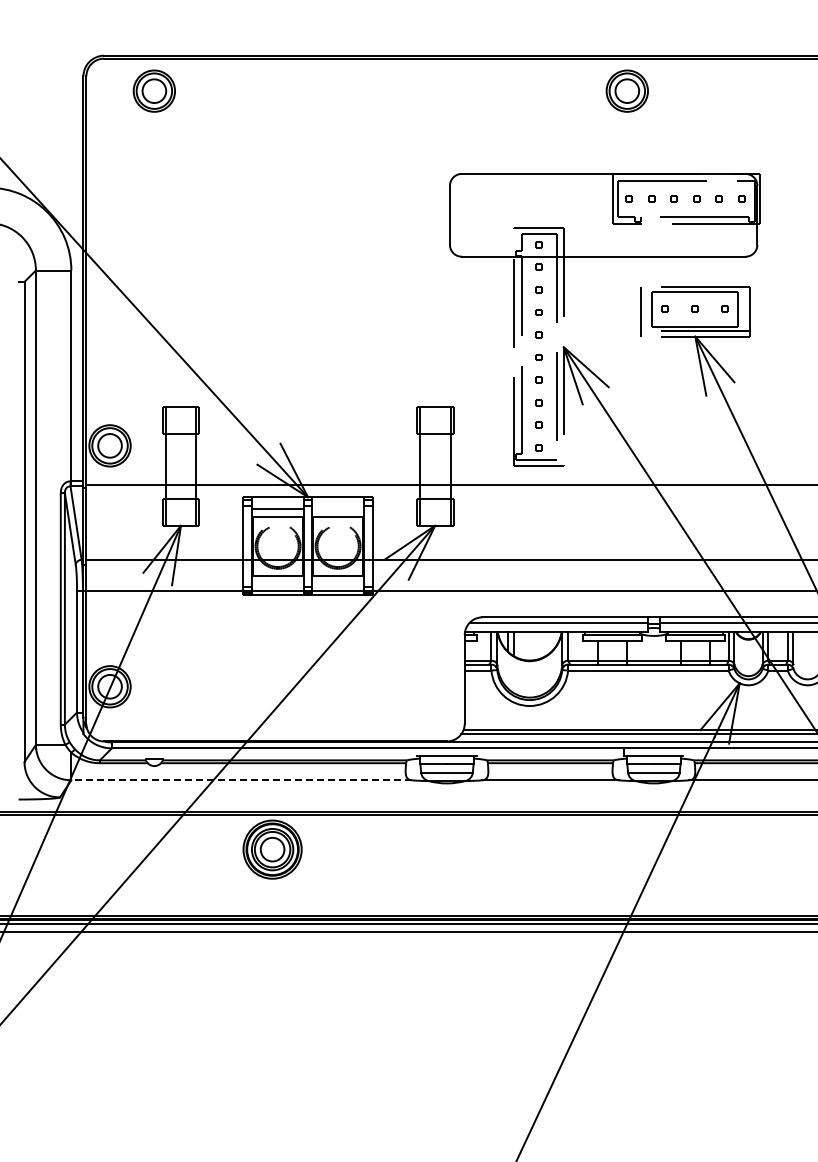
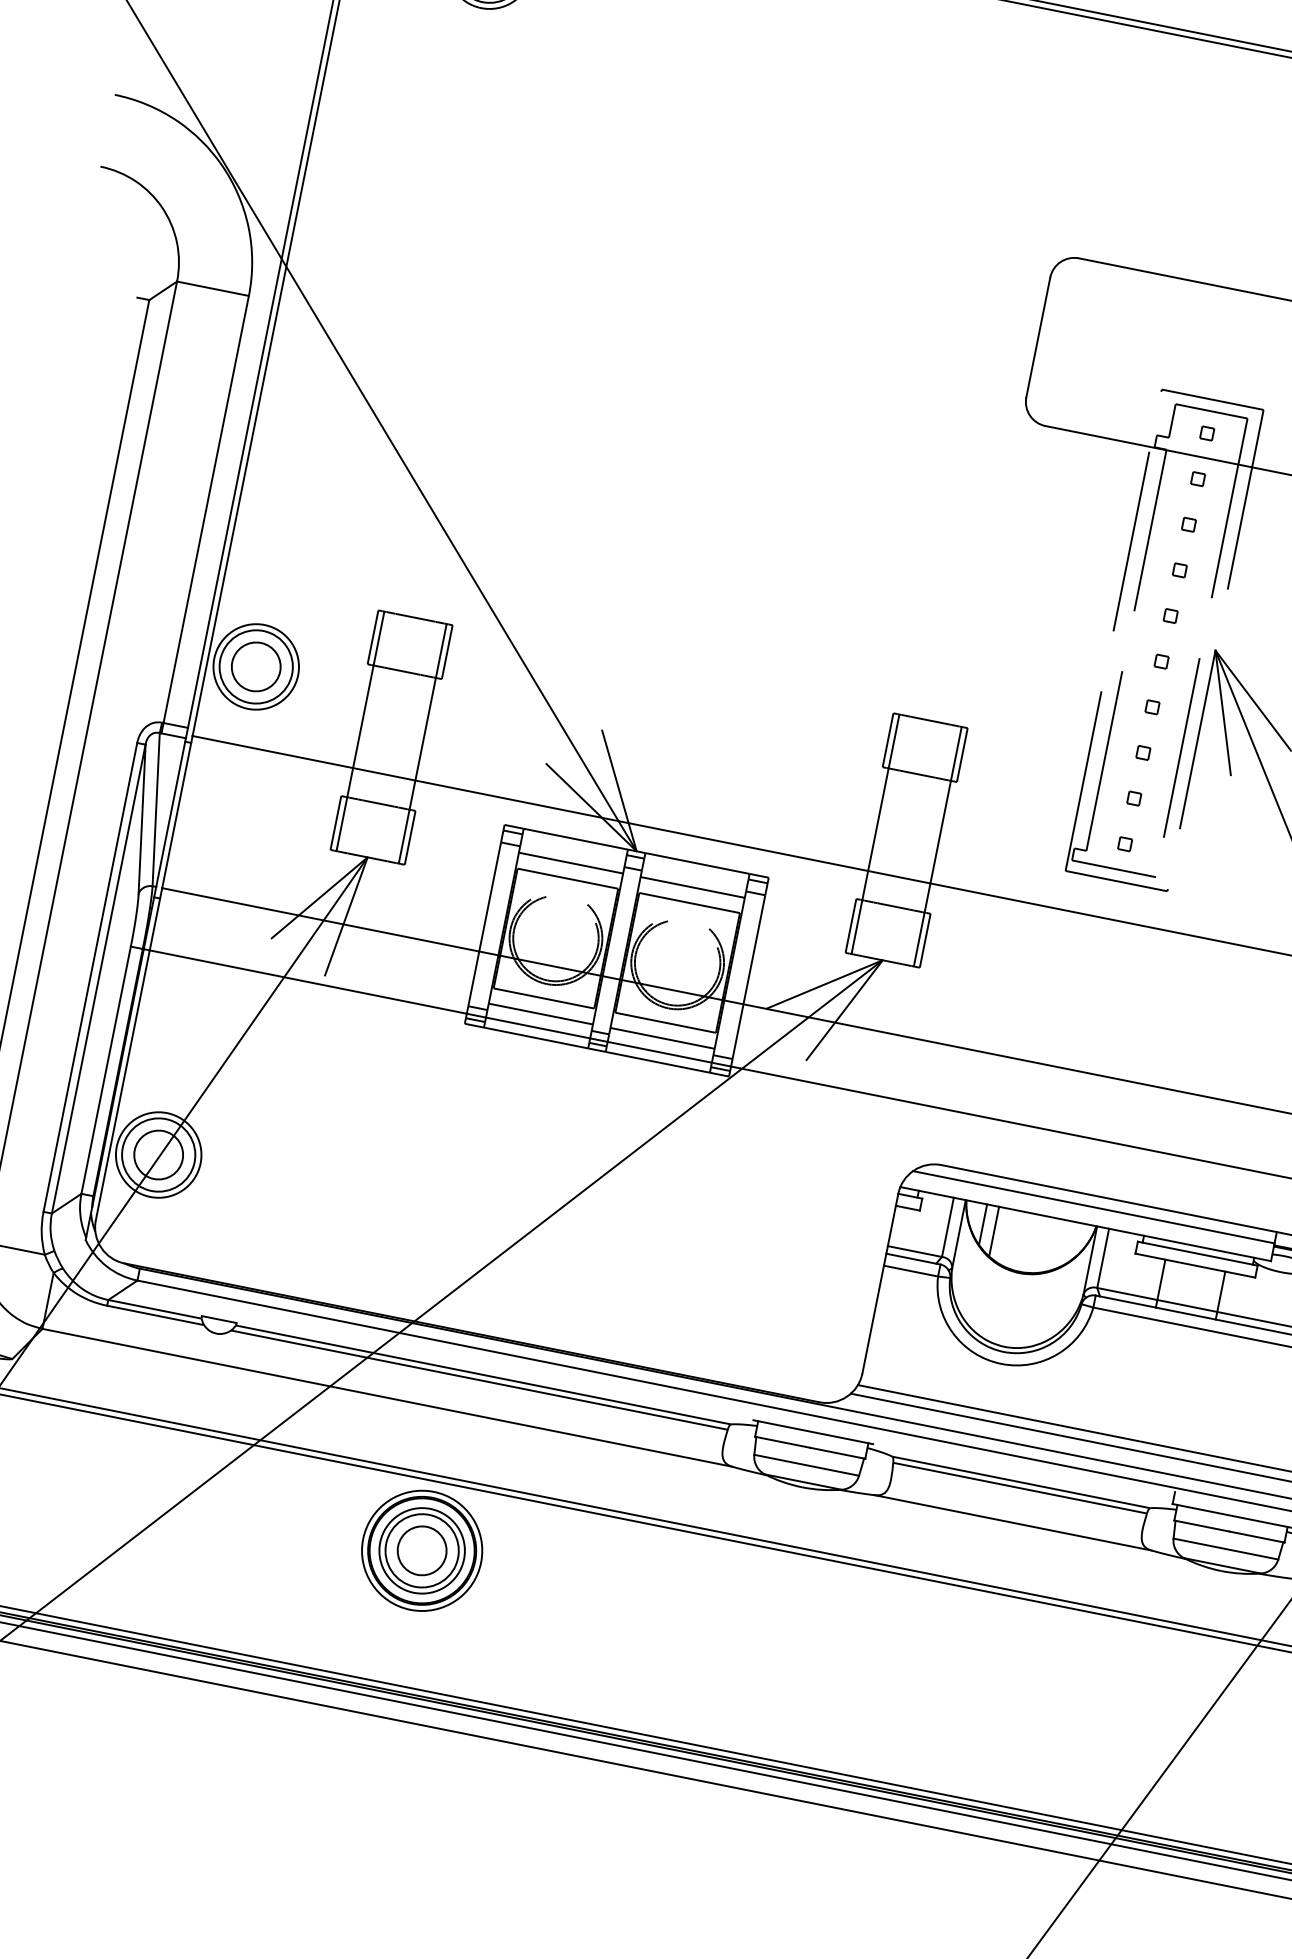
line: (337, 509) -> (691, 887), added
line: (277, 583) -> (539, 1013), added
line: (337, 583) -> (661, 1037), added
line: (241, 780) -> (387, 1398), dashed -> solid

